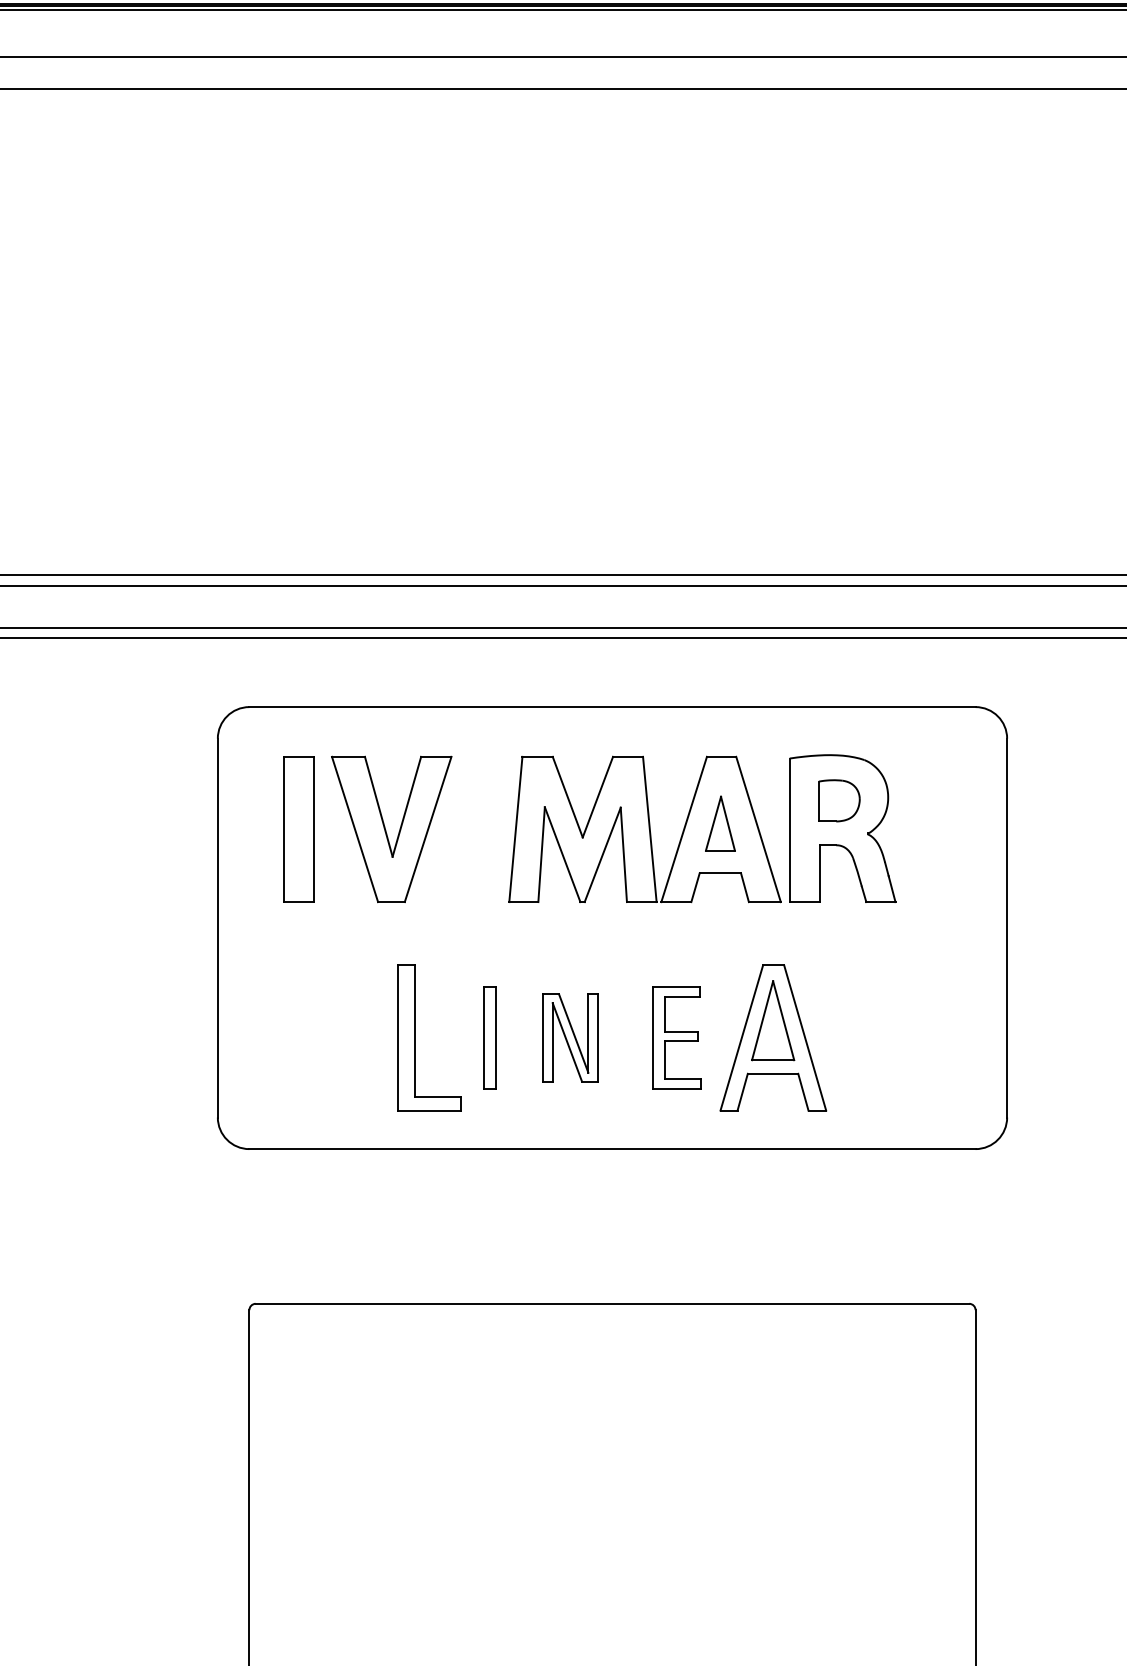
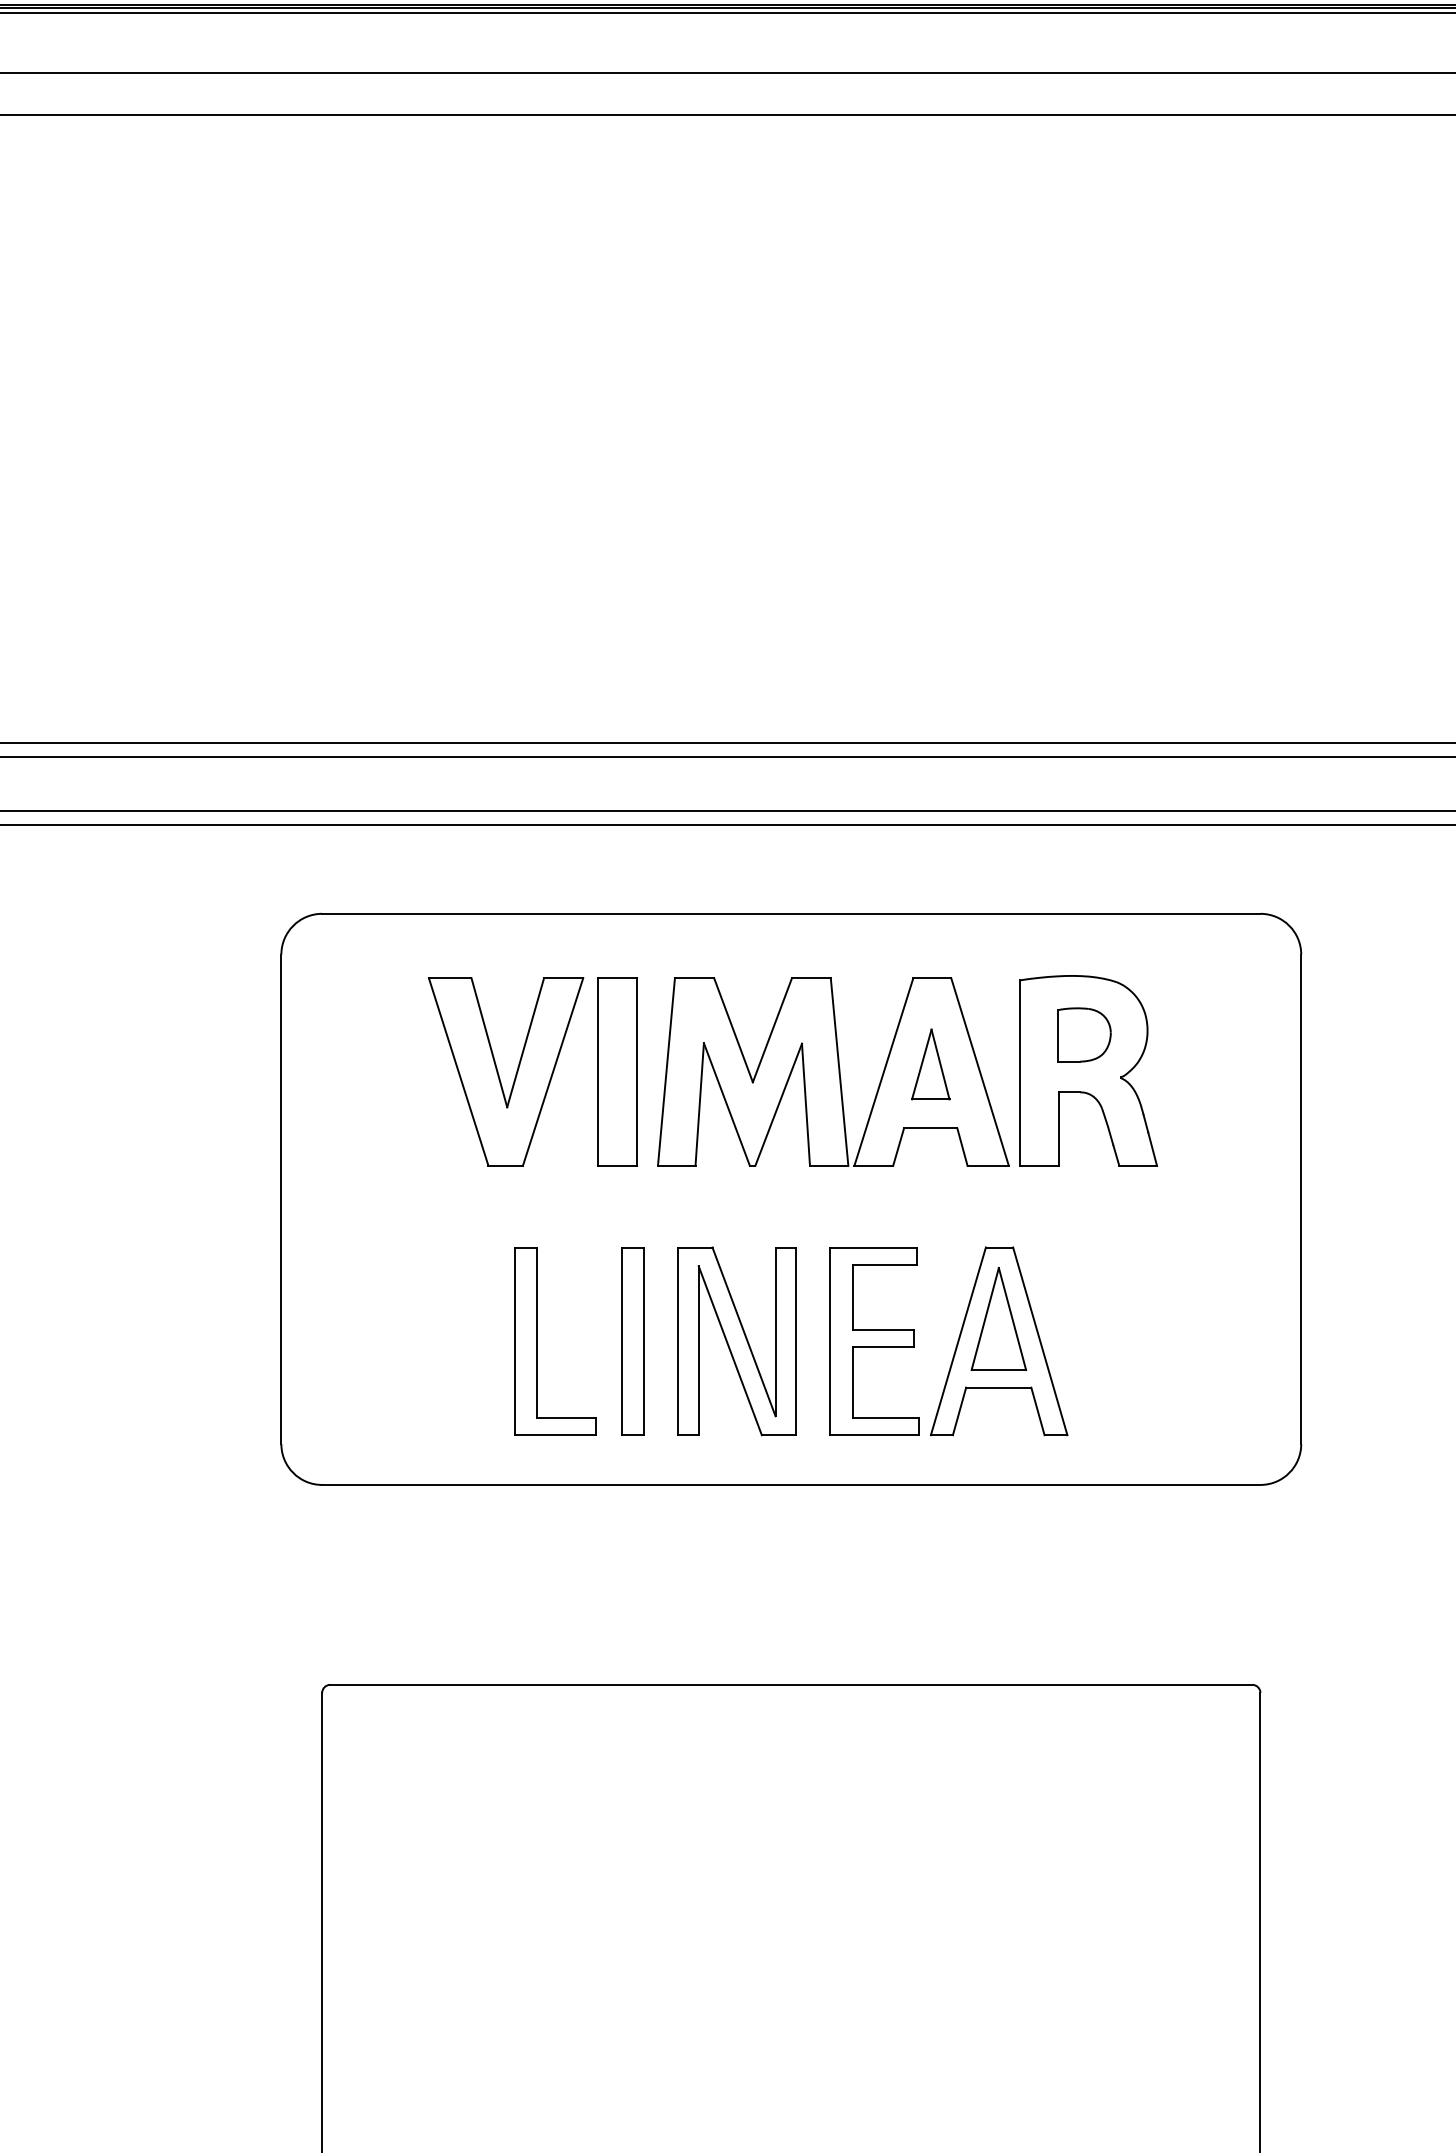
part: (298, 829) -> (616, 1071), moved
part: (489, 1037) -> (632, 1340), size x1.43
part: (570, 1037) -> (737, 1340), size x1.67
part: (676, 1037) -> (874, 1340), size x1.43

